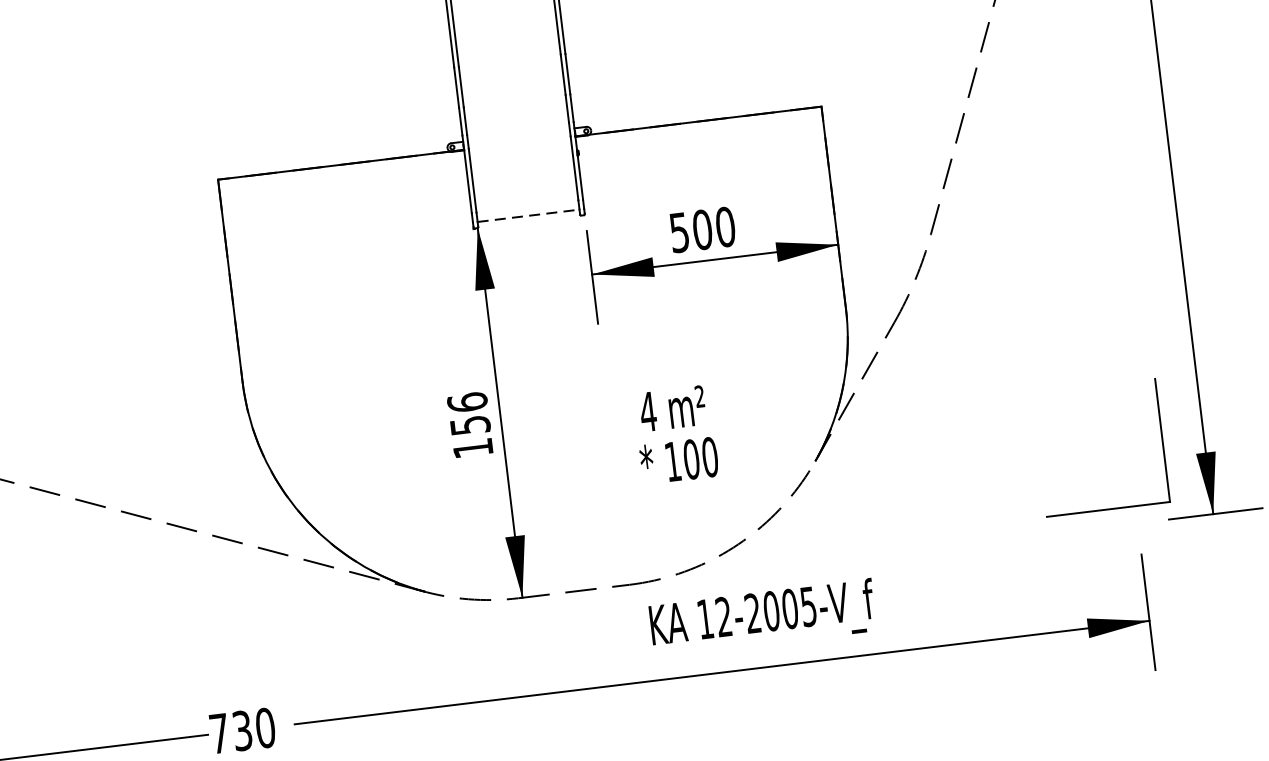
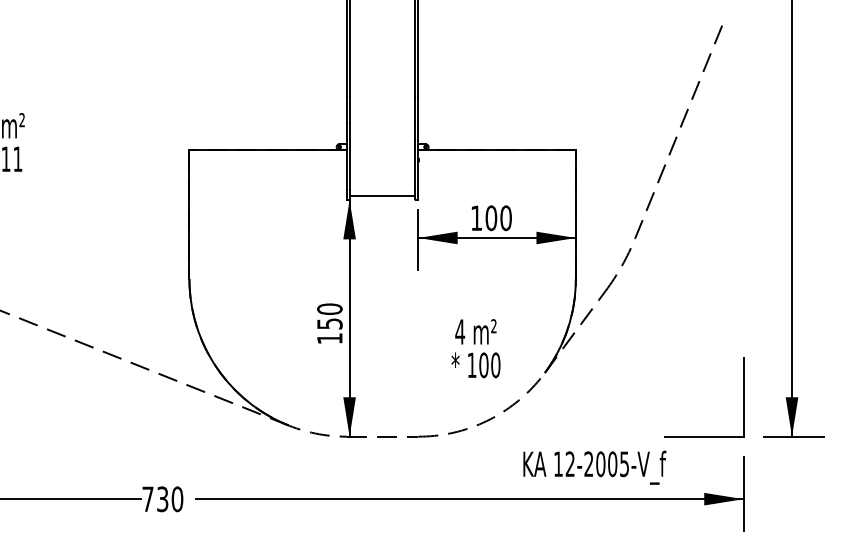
line: (528, 216) -> (382, 196), dashed -> solid
text: (679, 233) -> (476, 218), 500 -> 100
text: (466, 401) -> (329, 308), 156 -> 150
text: (675, 434) -> (475, 348), moved
part: (1162, 440) -> (743, 397), moved
text: (762, 617) -> (594, 467), moved

